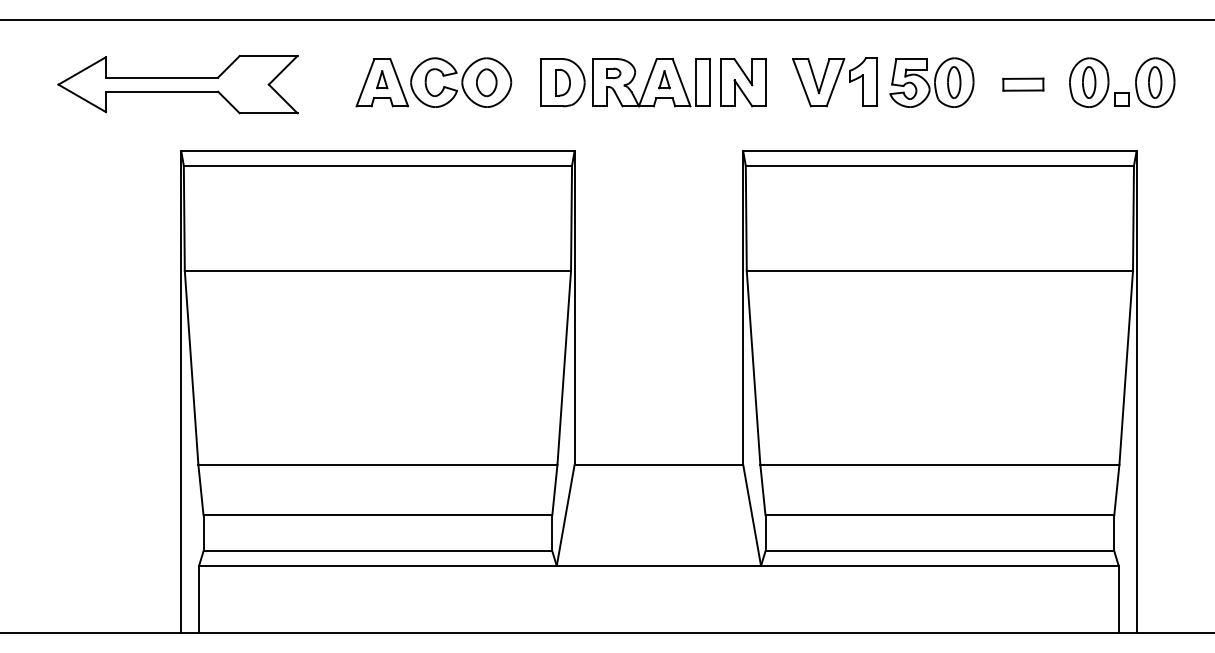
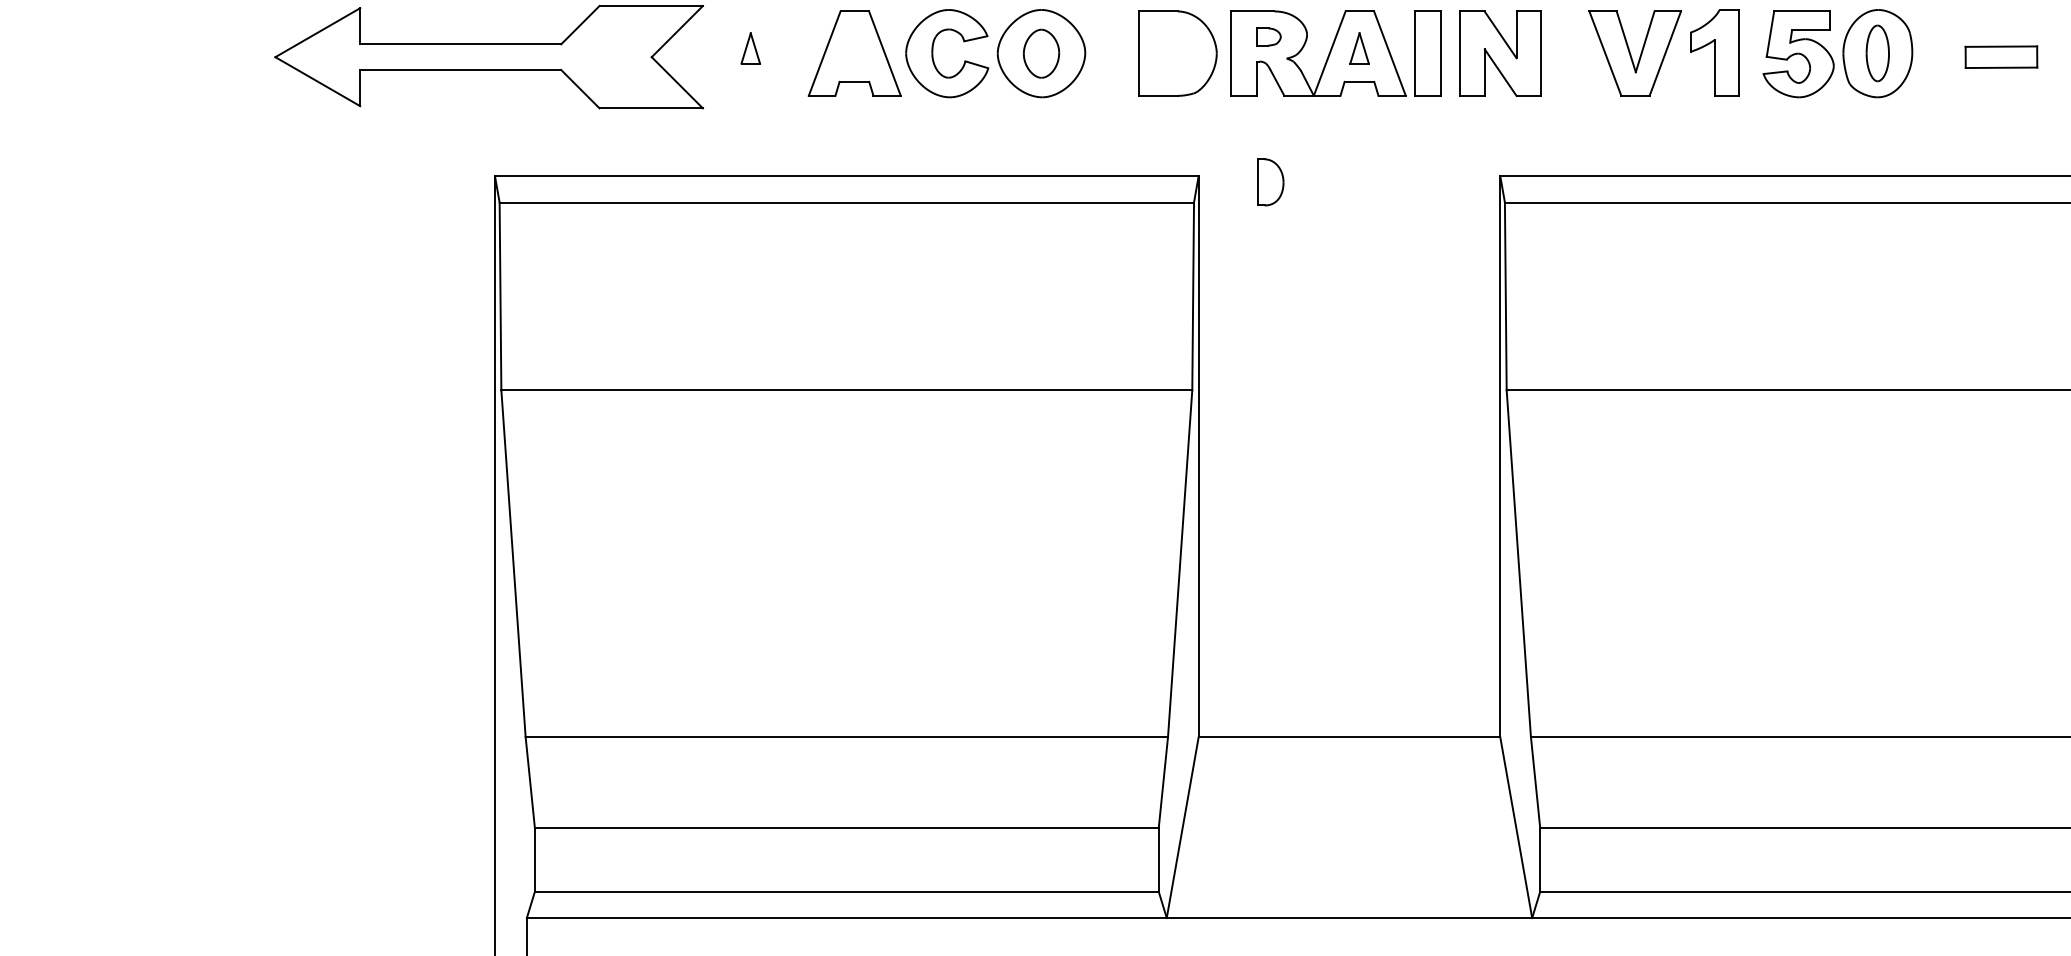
part: (382, 79) -> (751, 47), moved
part: (562, 82) -> (1270, 182), moved

